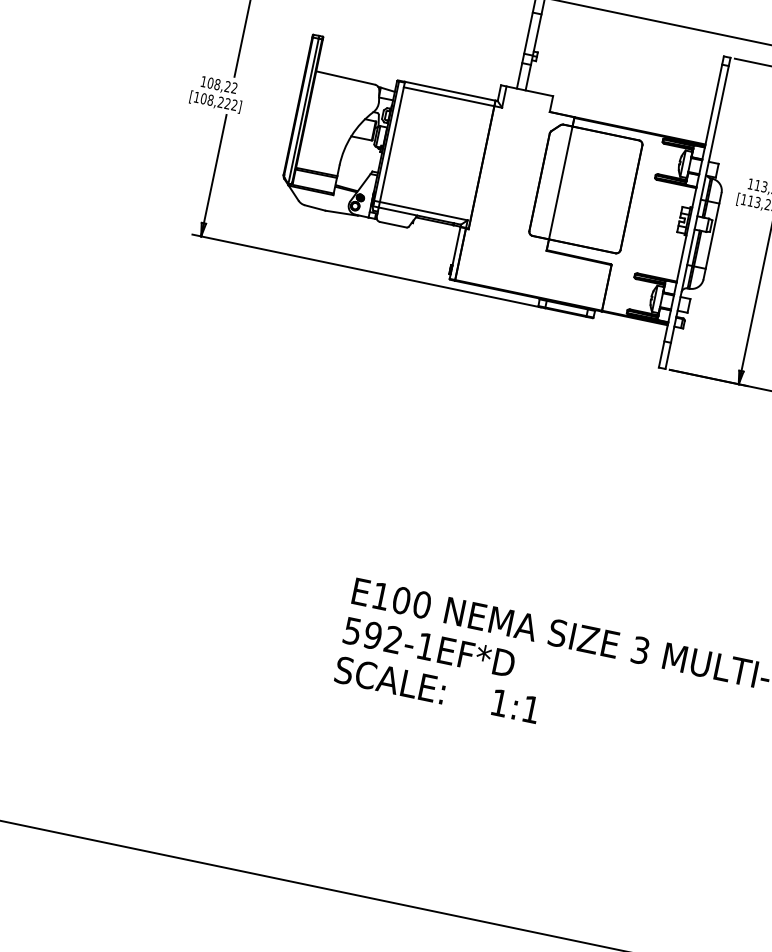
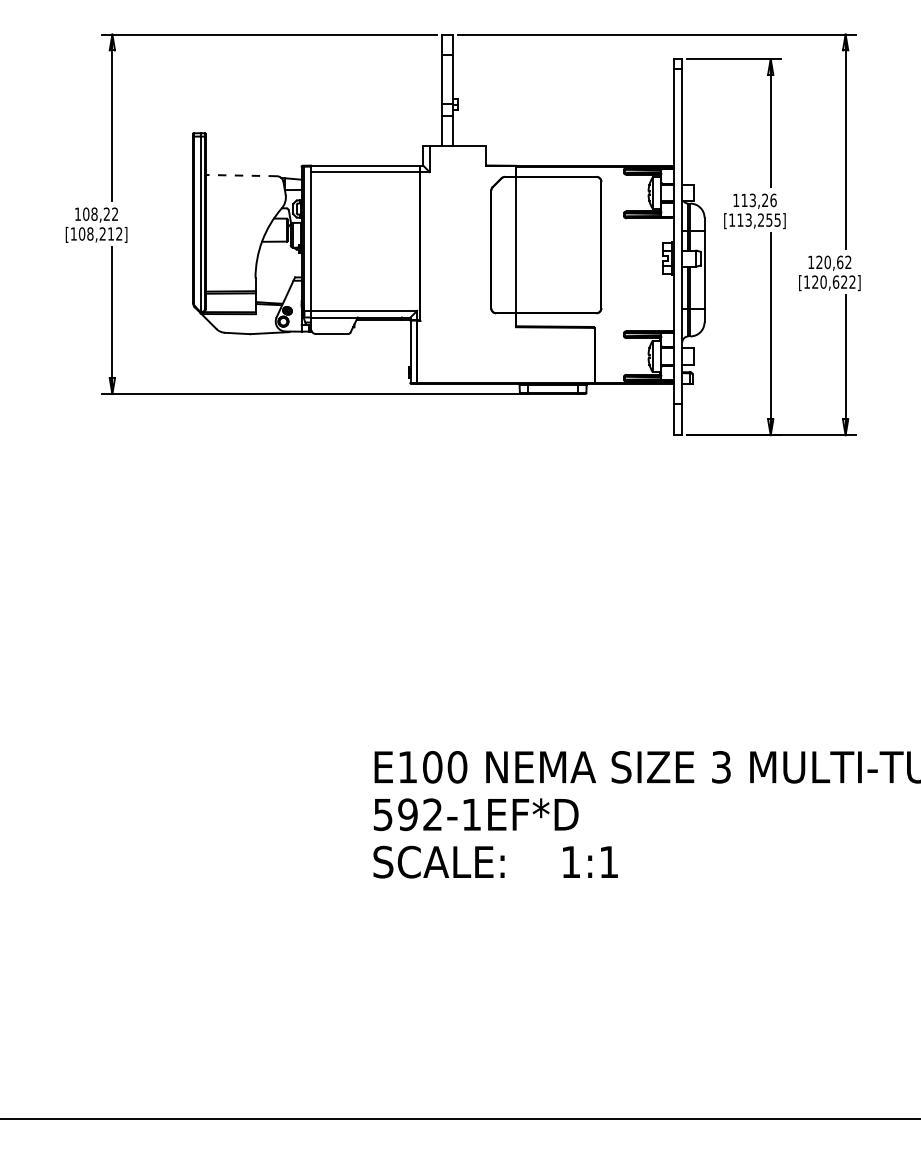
line: (345, 77) -> (241, 175), solid -> dashed
text: (227, 103) -> (110, 233), [108,222] -> [108,212]

